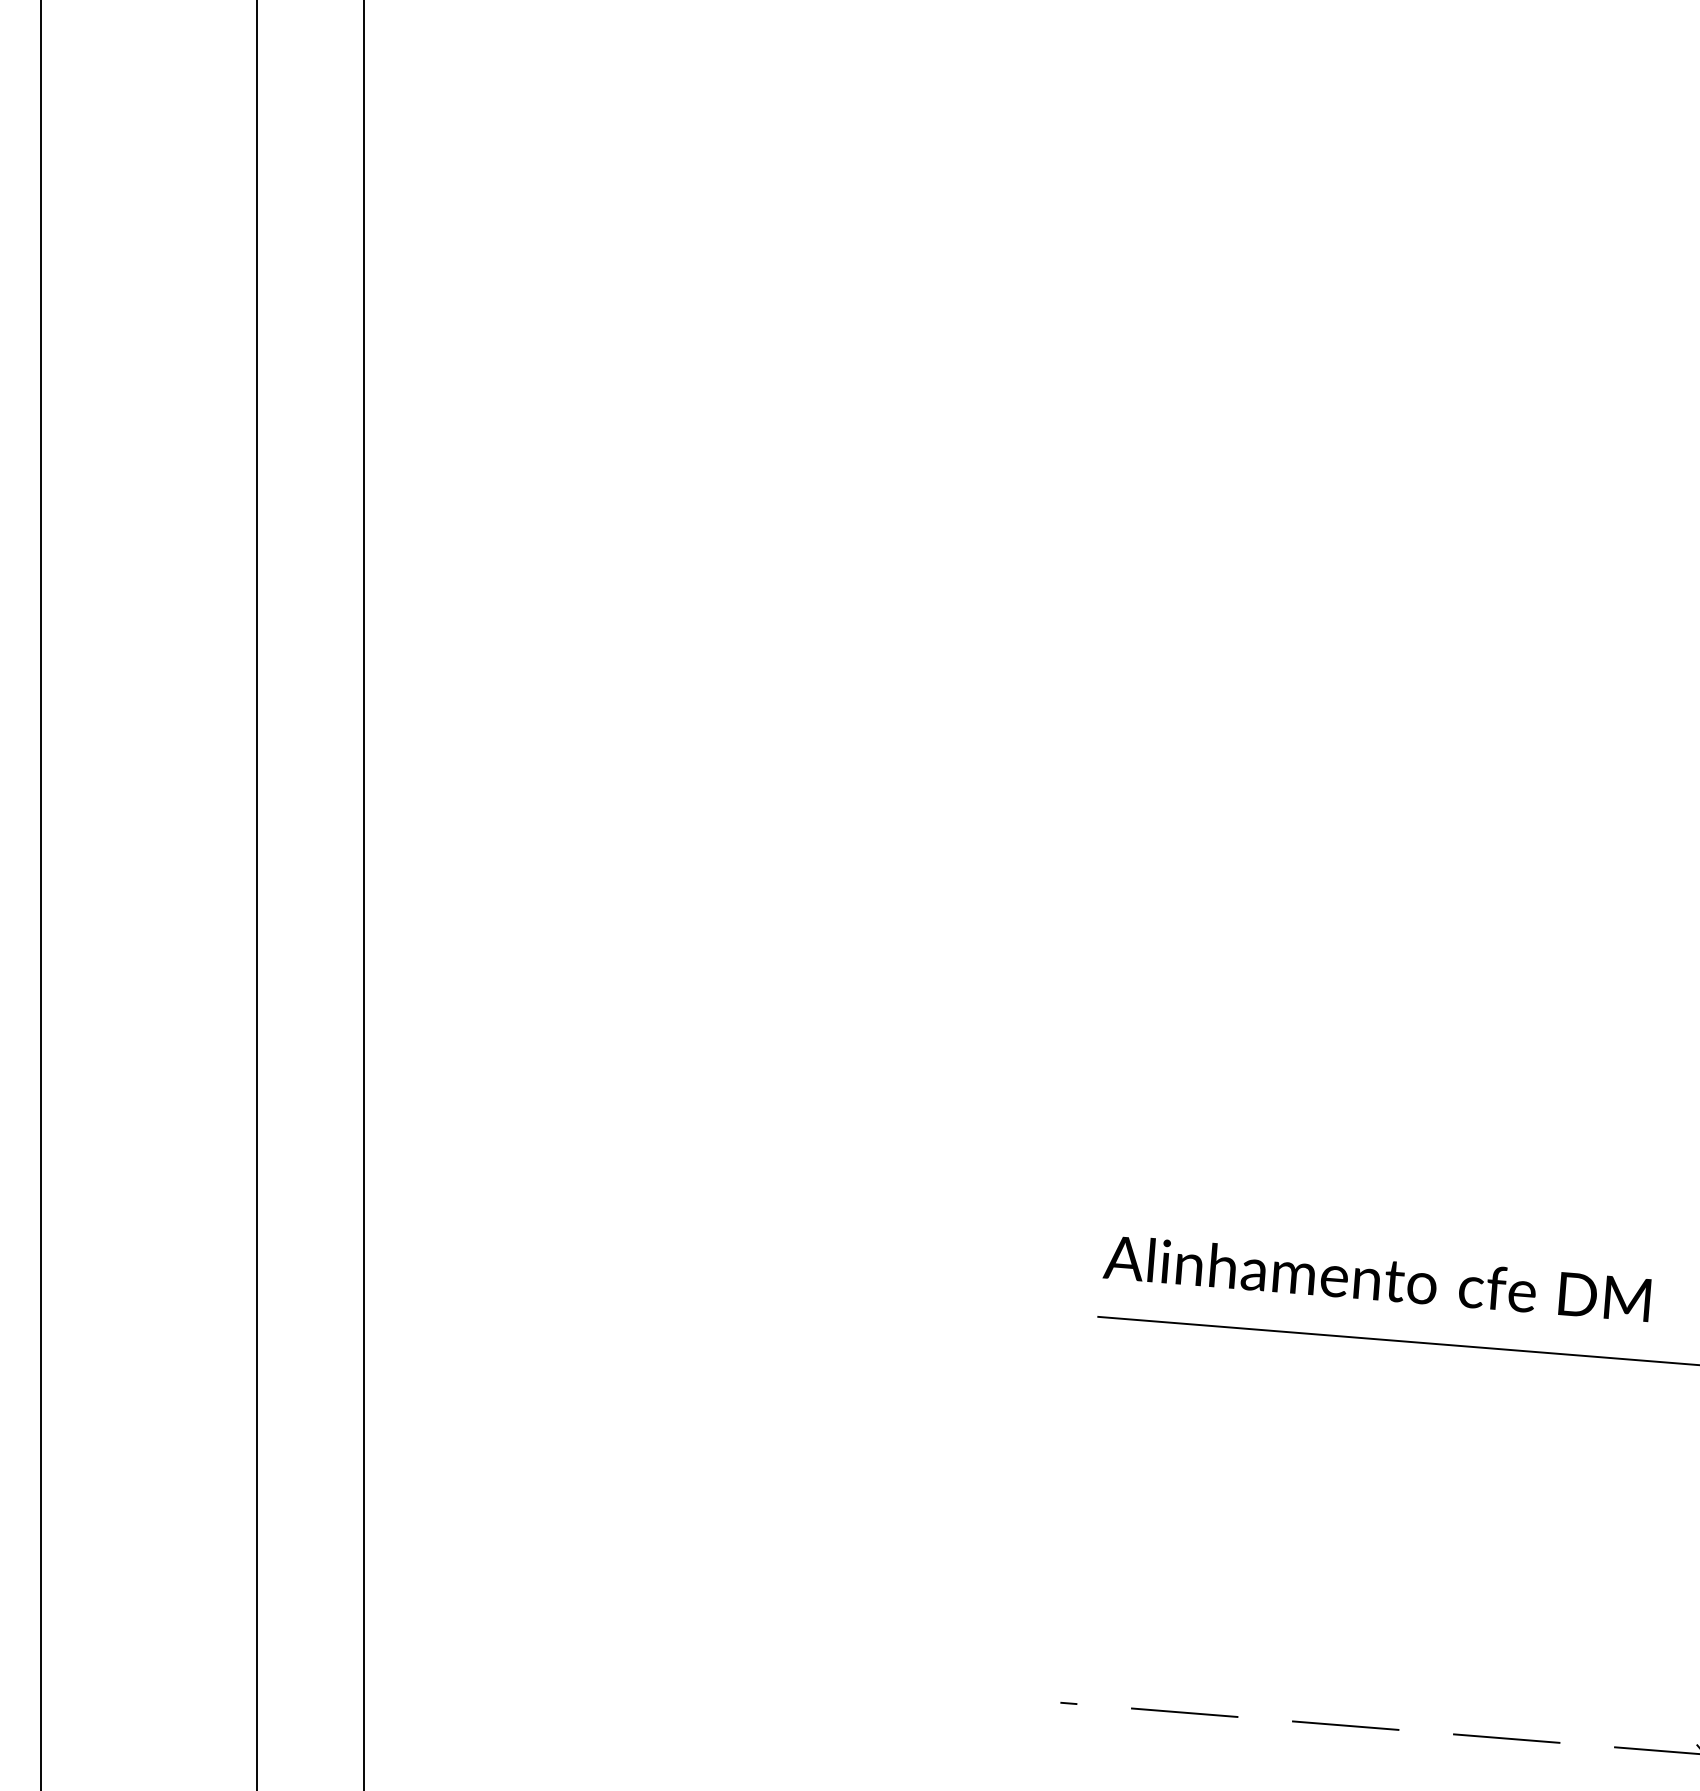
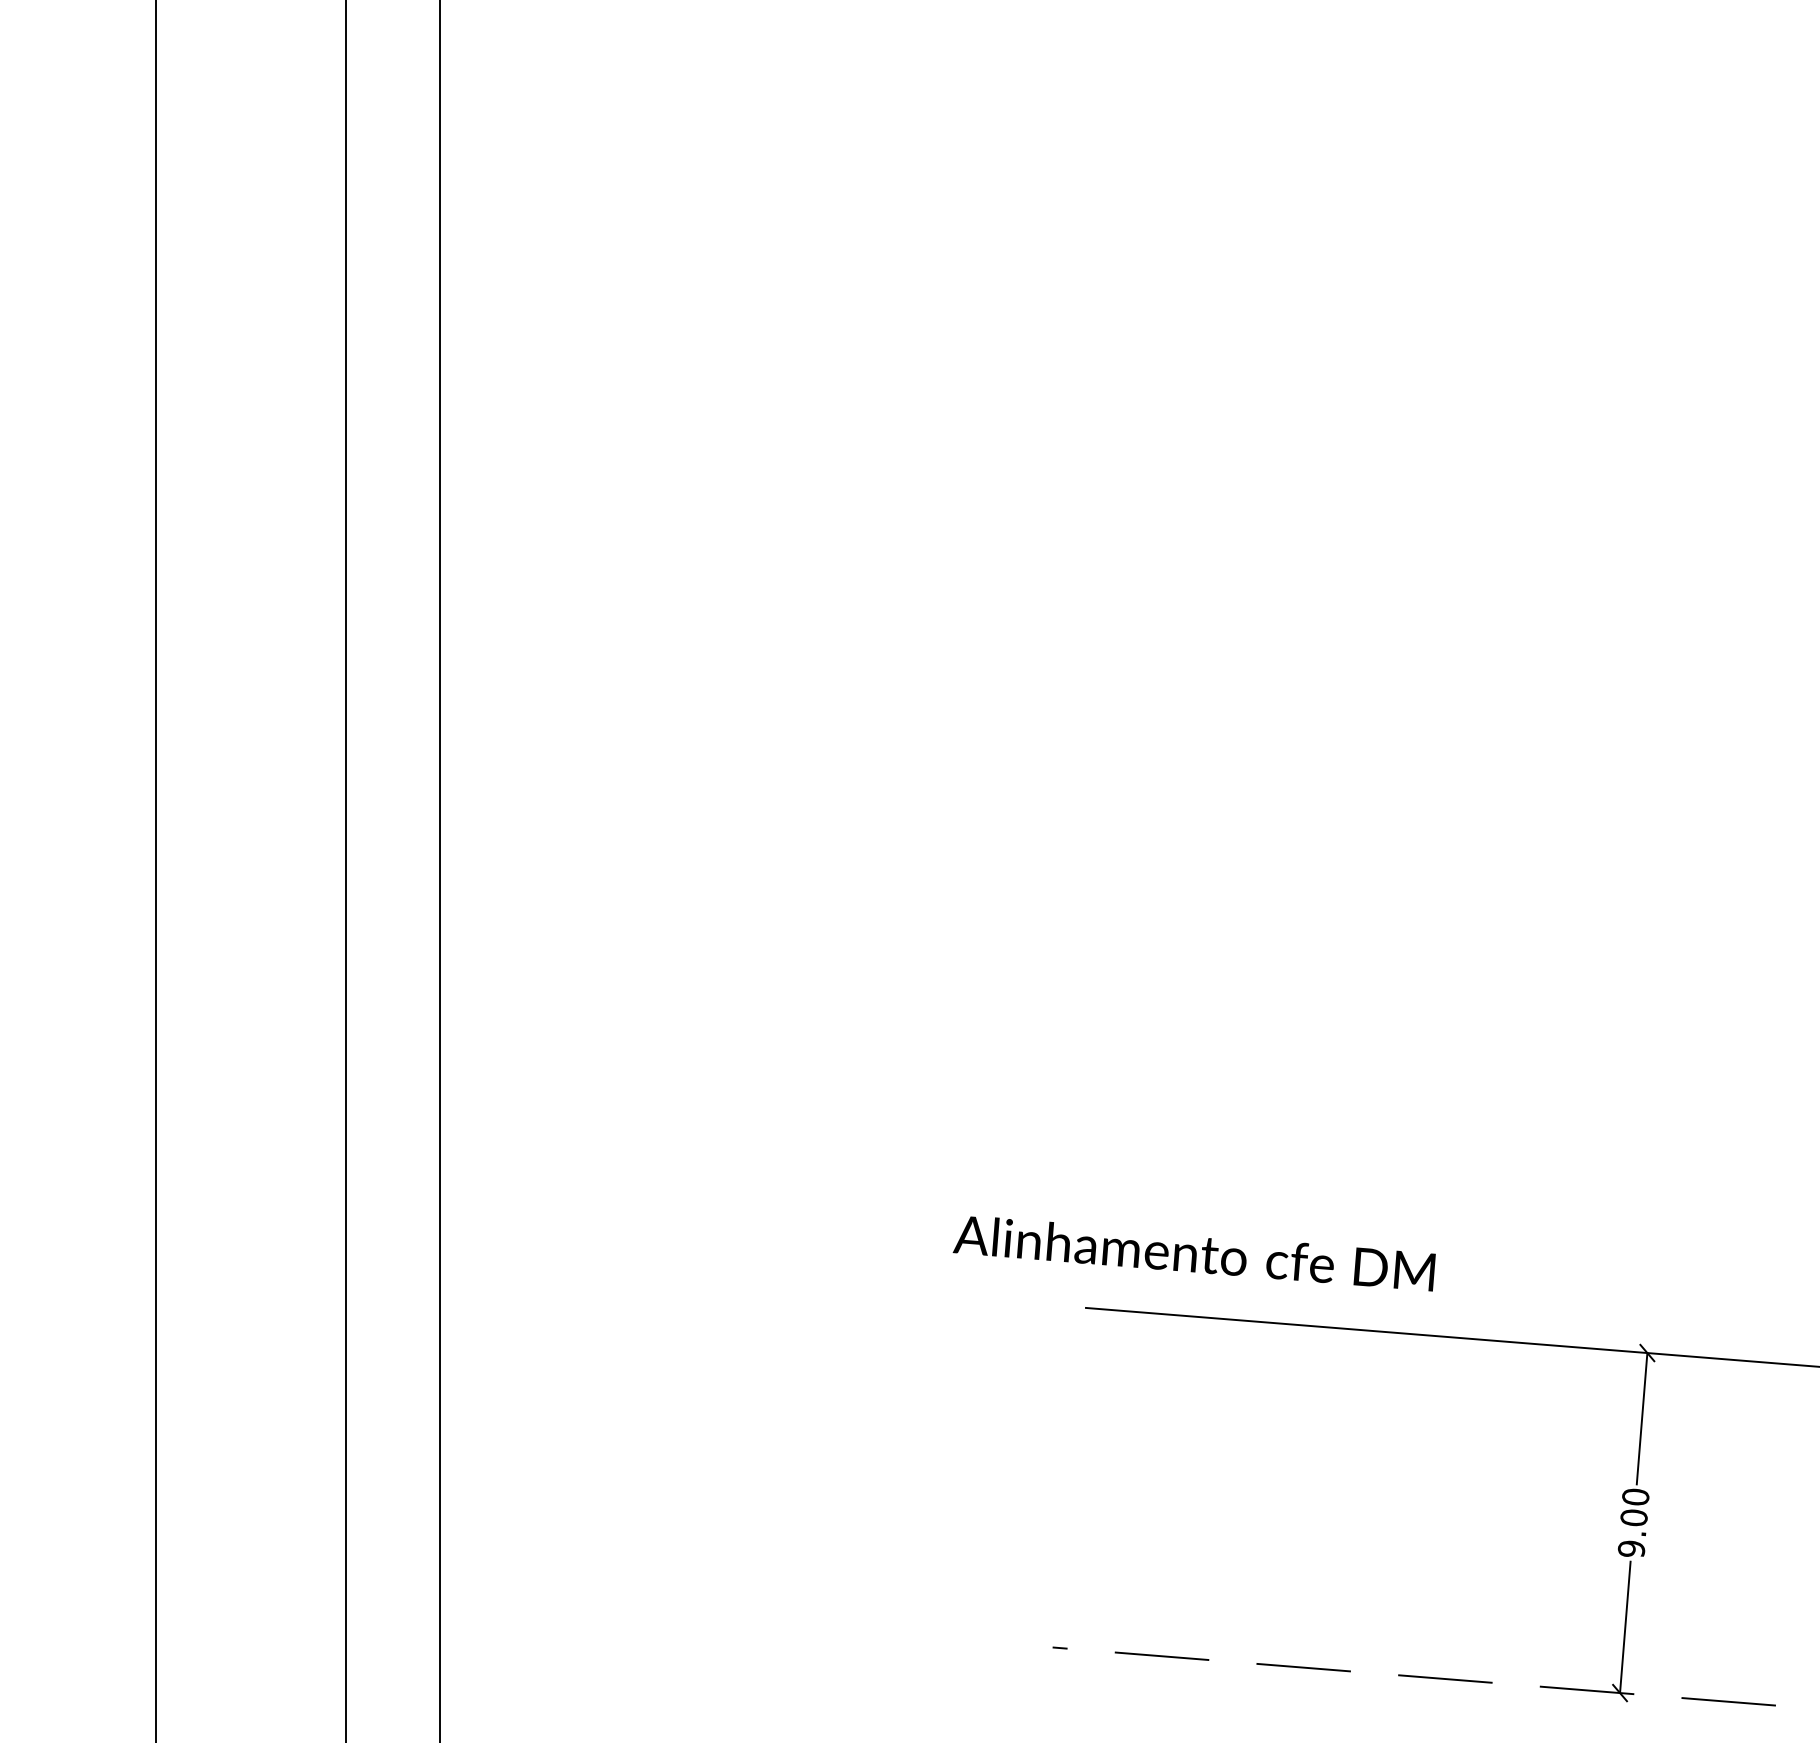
text: (1376, 1278) -> (1193, 1253), moved

